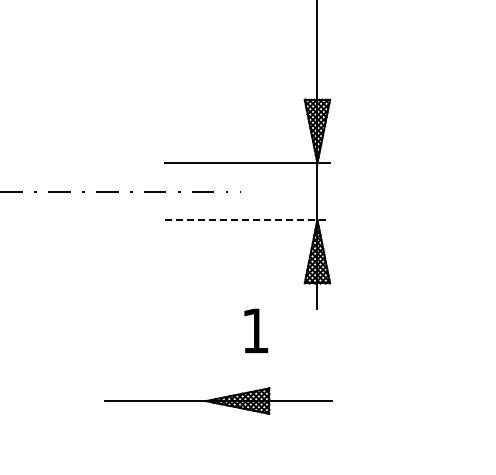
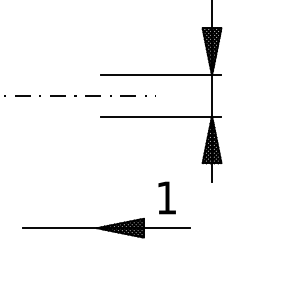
line: (248, 220) -> (161, 117), dashed -> solid
part: (218, 400) -> (106, 227), moved

